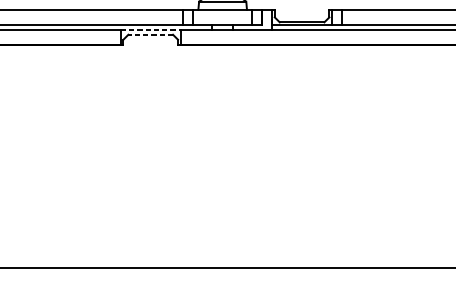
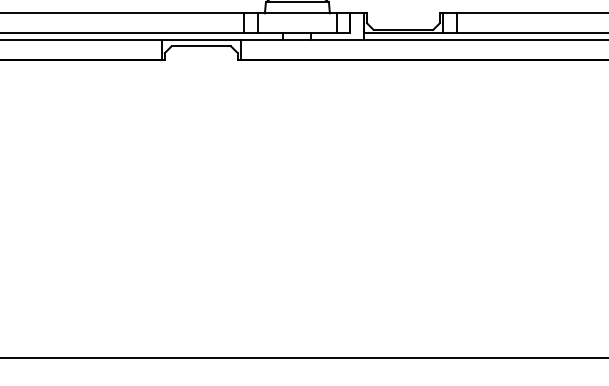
line: (150, 29) -> (201, 39), dashed -> solid
line: (150, 34) -> (201, 46), dashed -> solid

